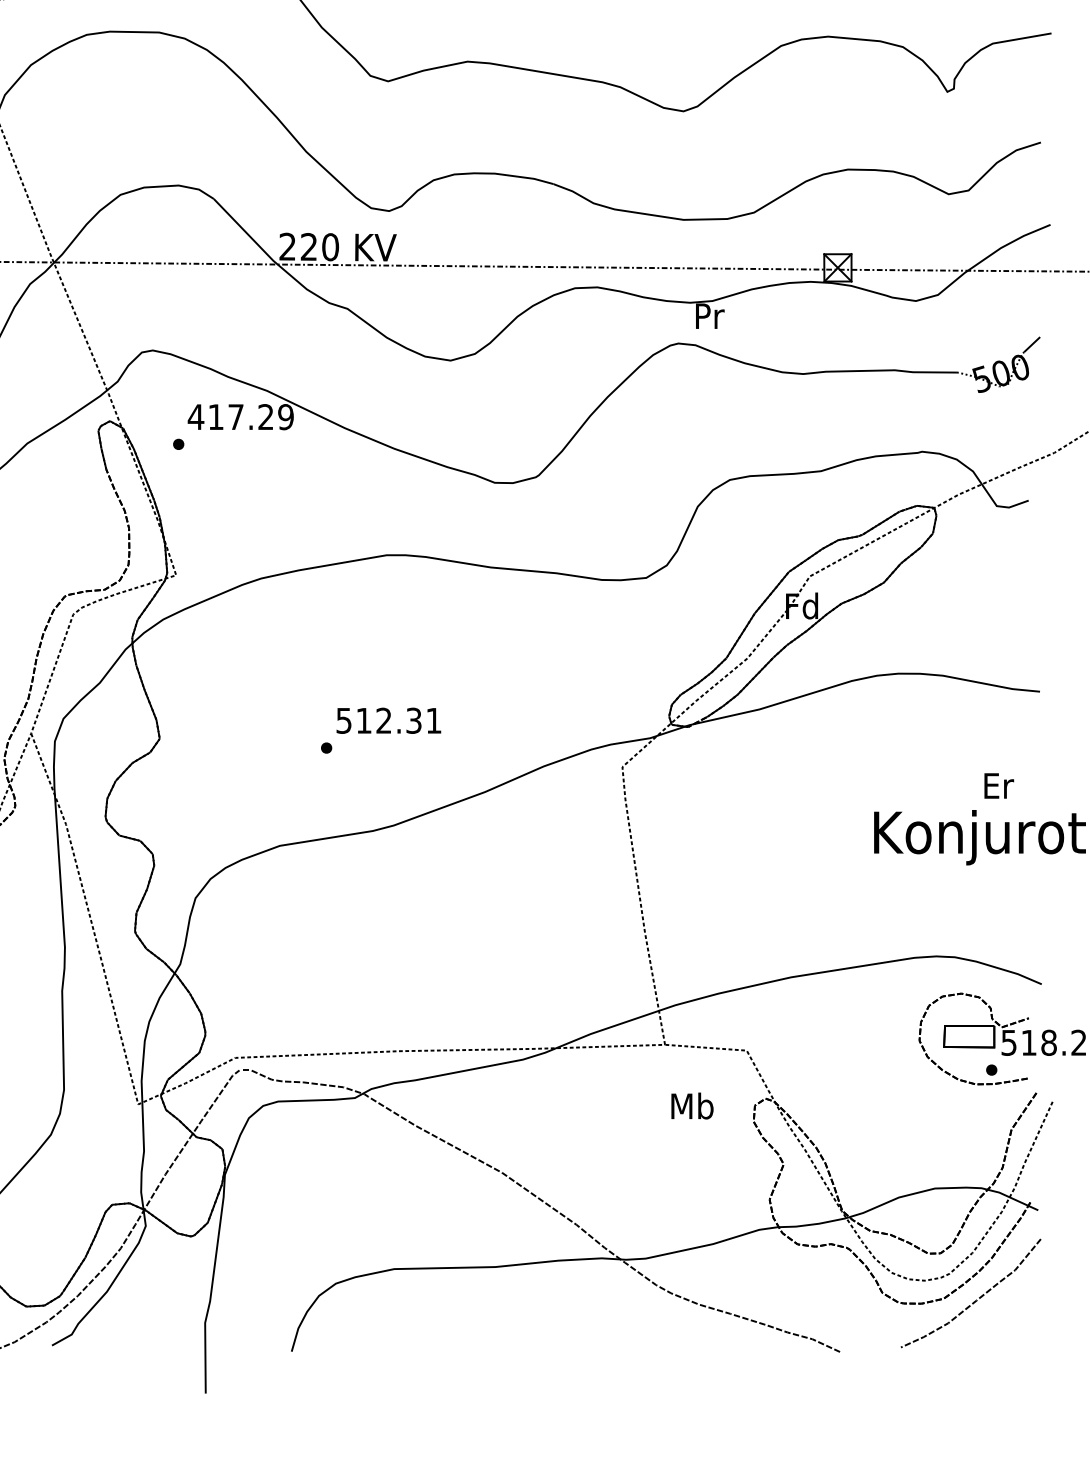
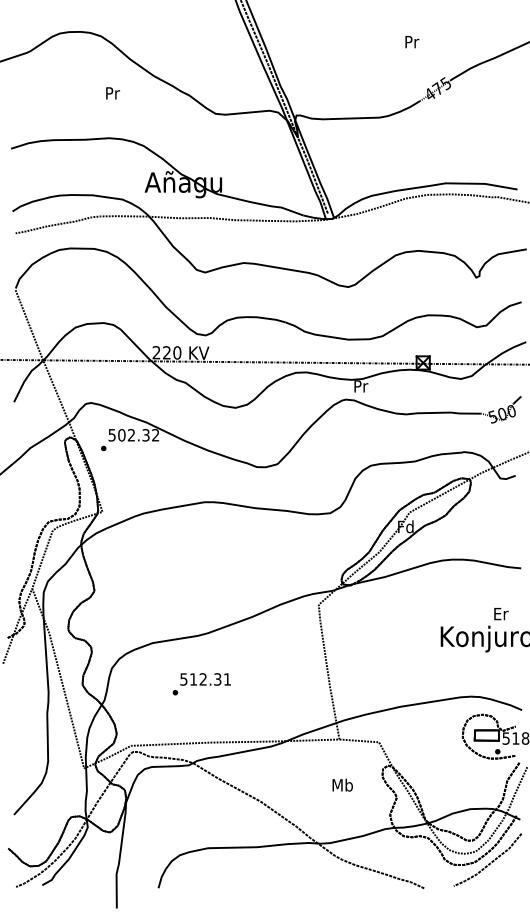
text: (240, 417) -> (133, 435), 417.29 -> 502.32
text: (380, 731) -> (201, 684), moved
text: (691, 1104) -> (342, 784), moved

